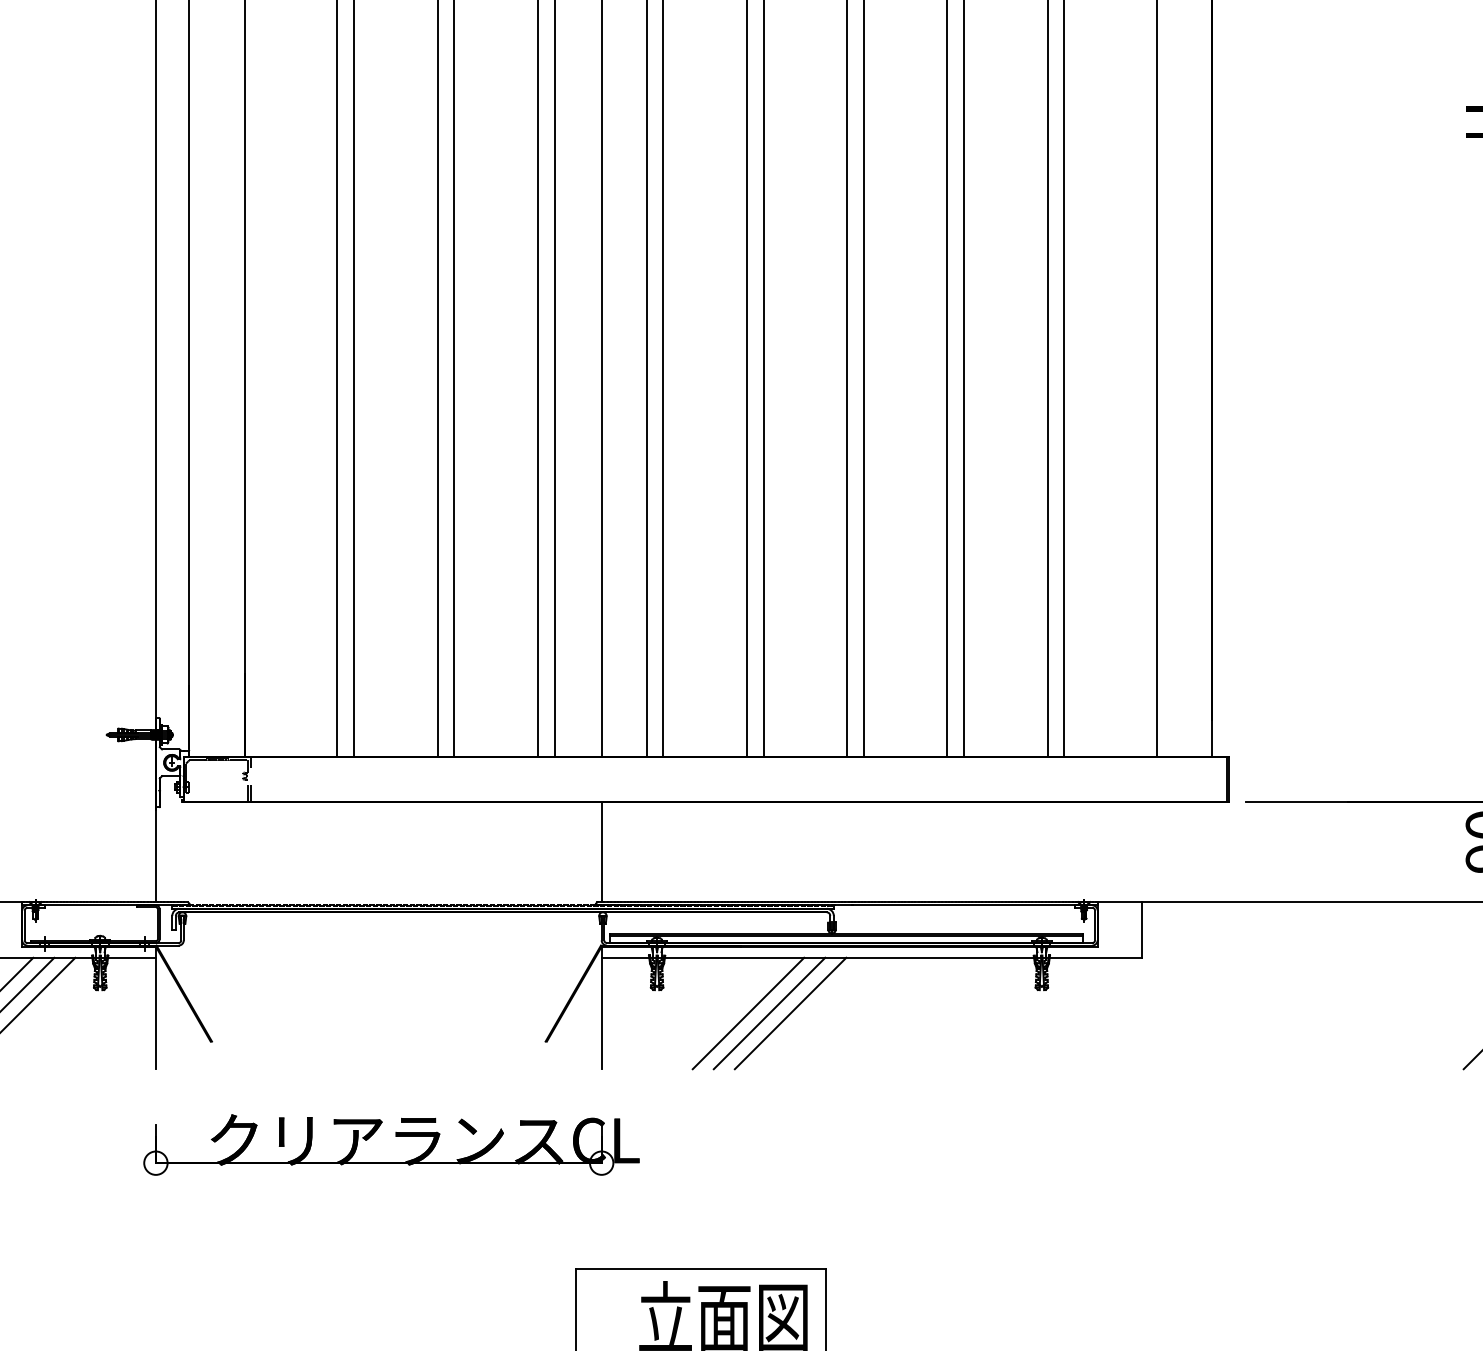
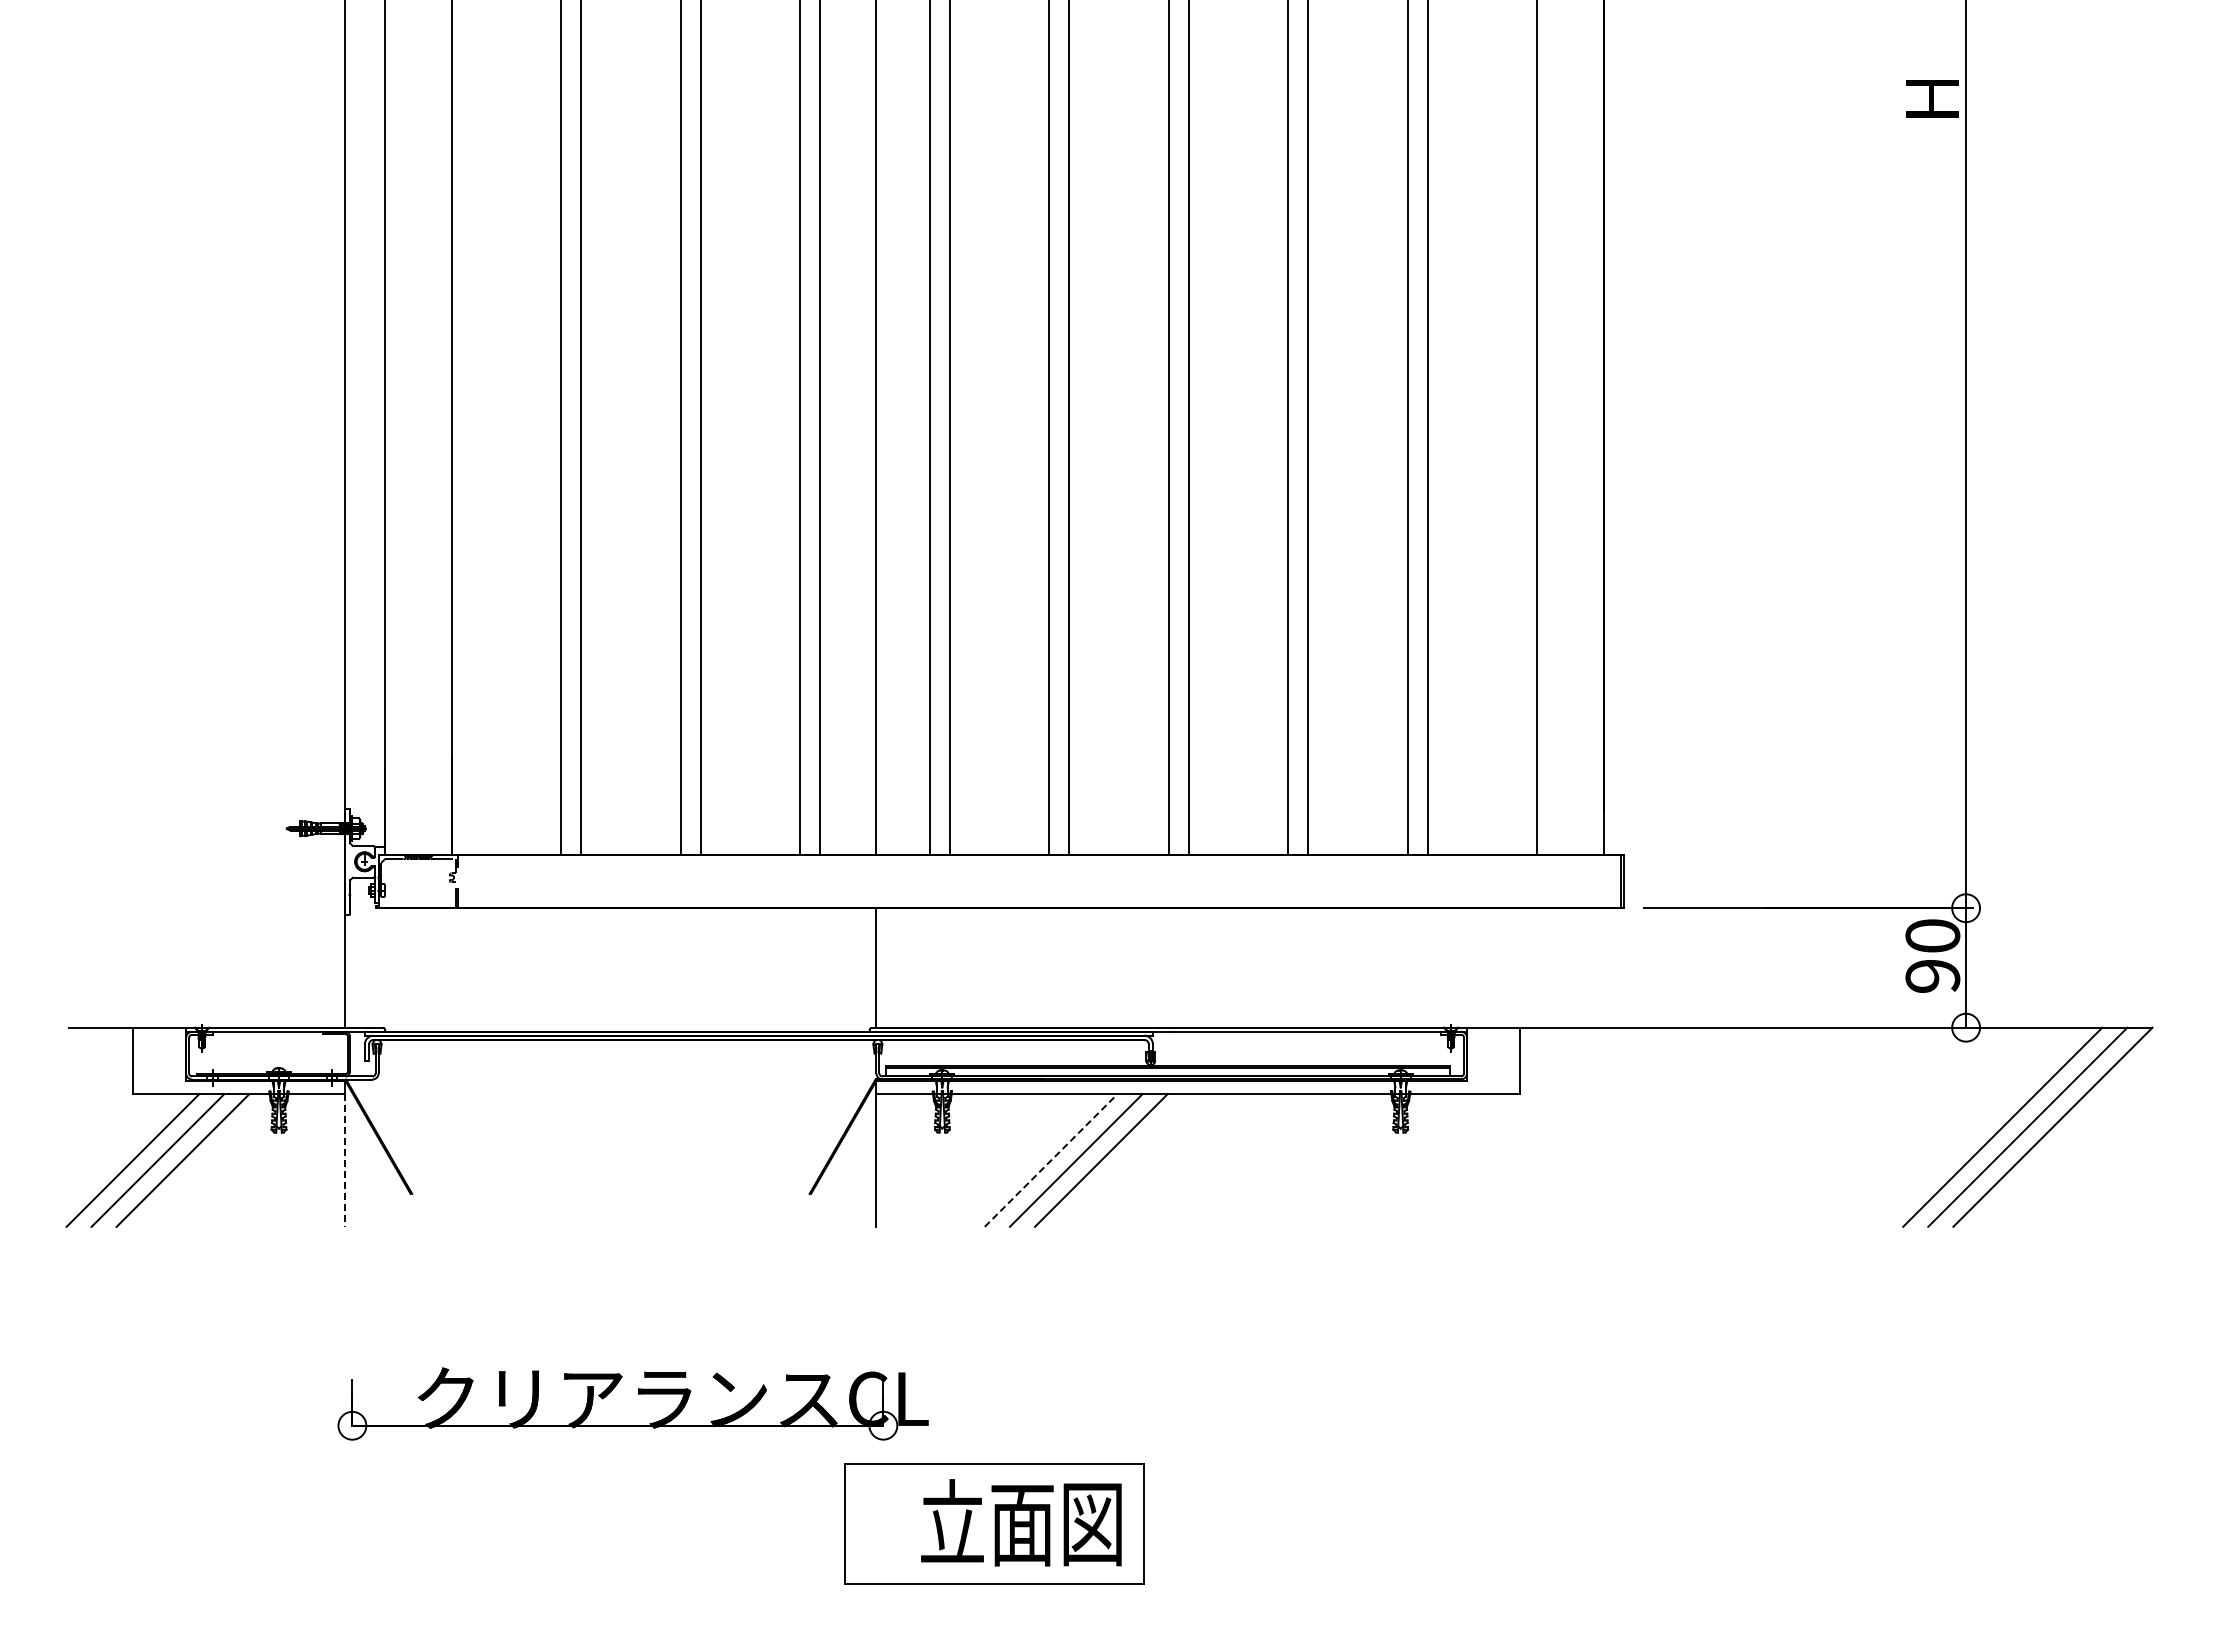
line: (748, 1013) -> (1051, 1160), solid -> dashed
line: (156, 1014) -> (345, 1161), solid -> dashed
part: (396, 1136) -> (638, 1394), moved

